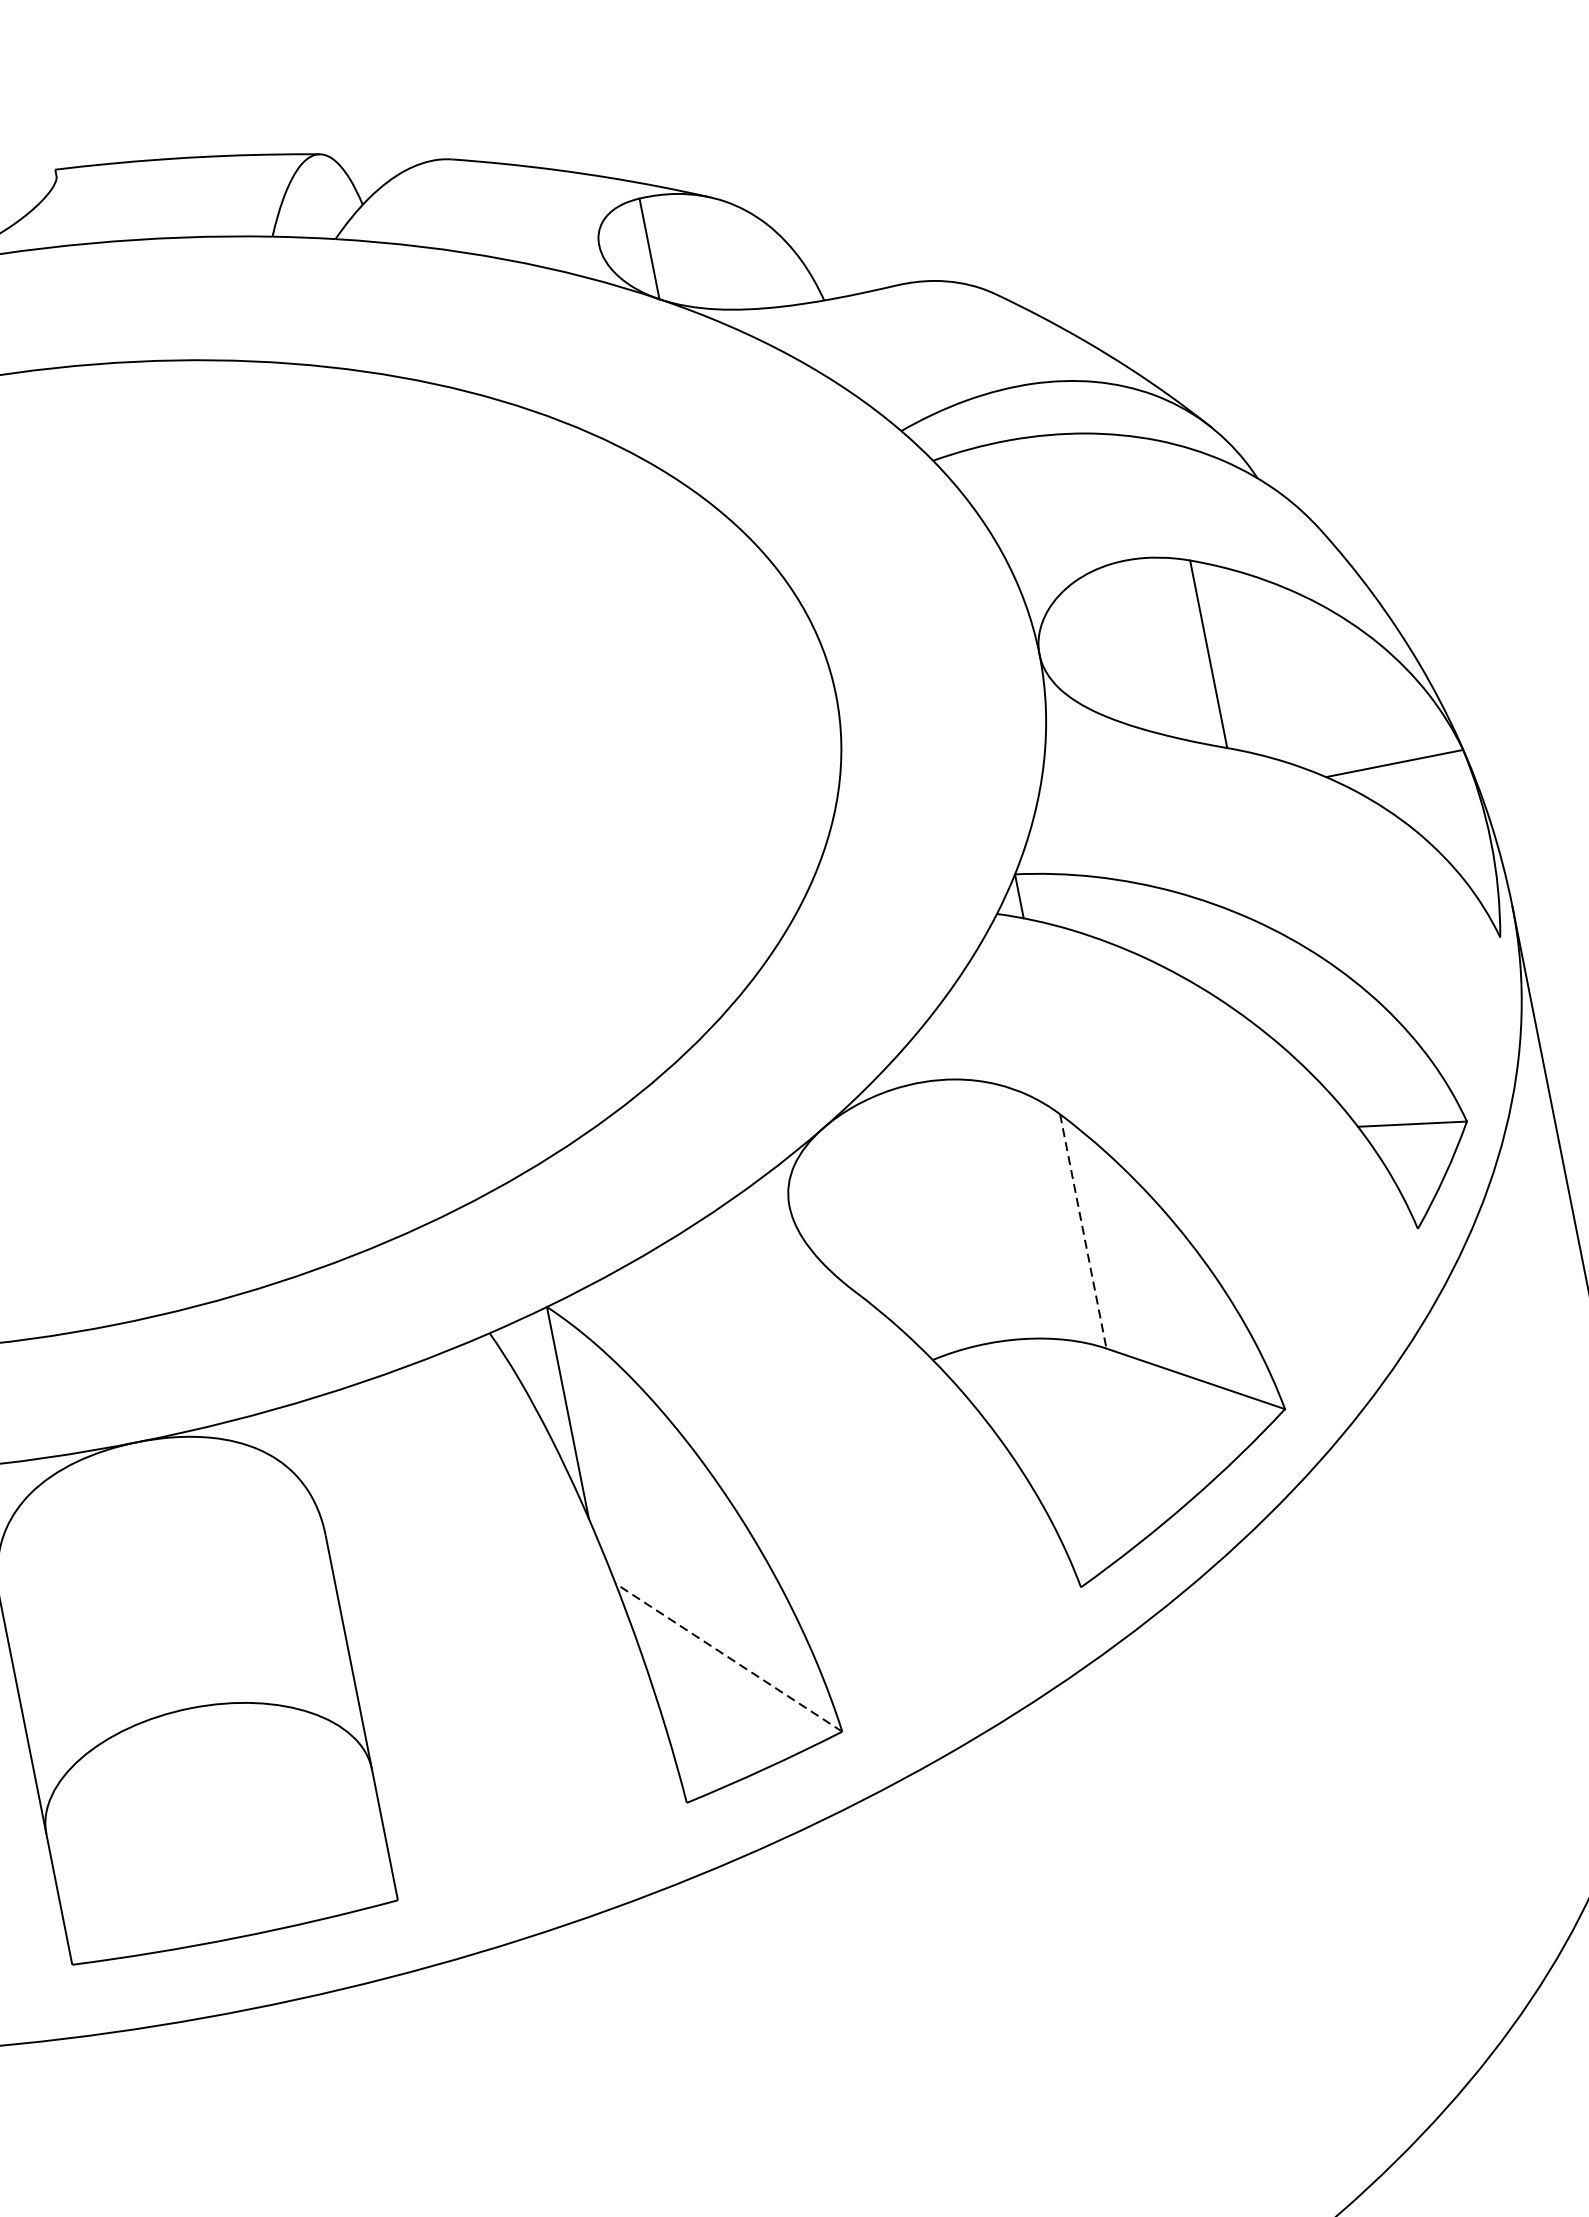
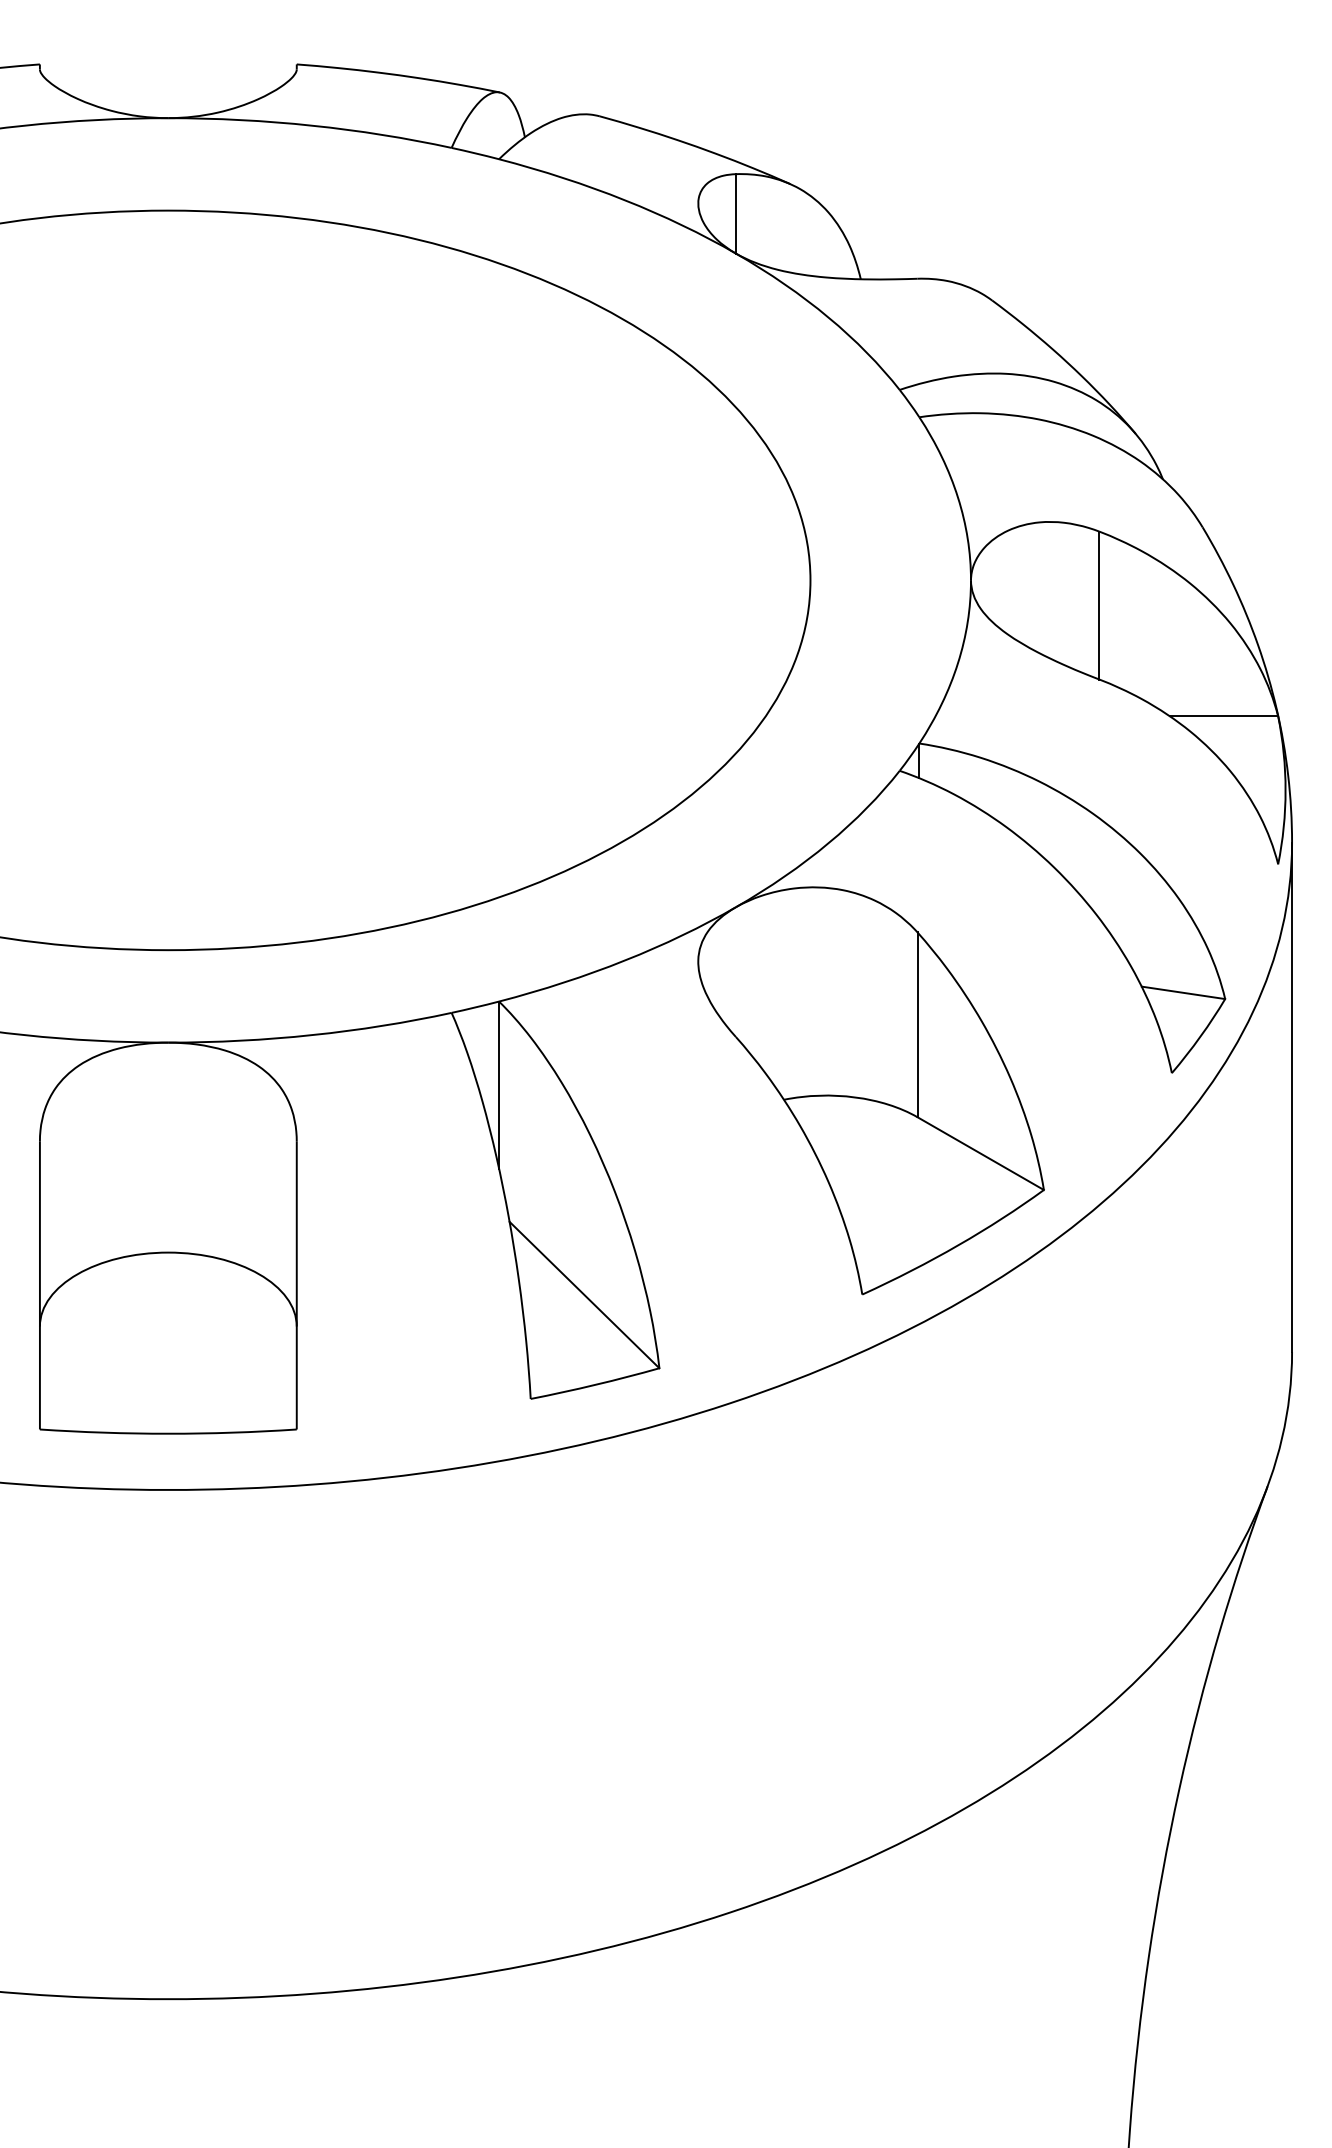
line: (1083, 1232) -> (917, 1025), dashed -> solid
line: (729, 1658) -> (584, 1295), dashed -> solid

